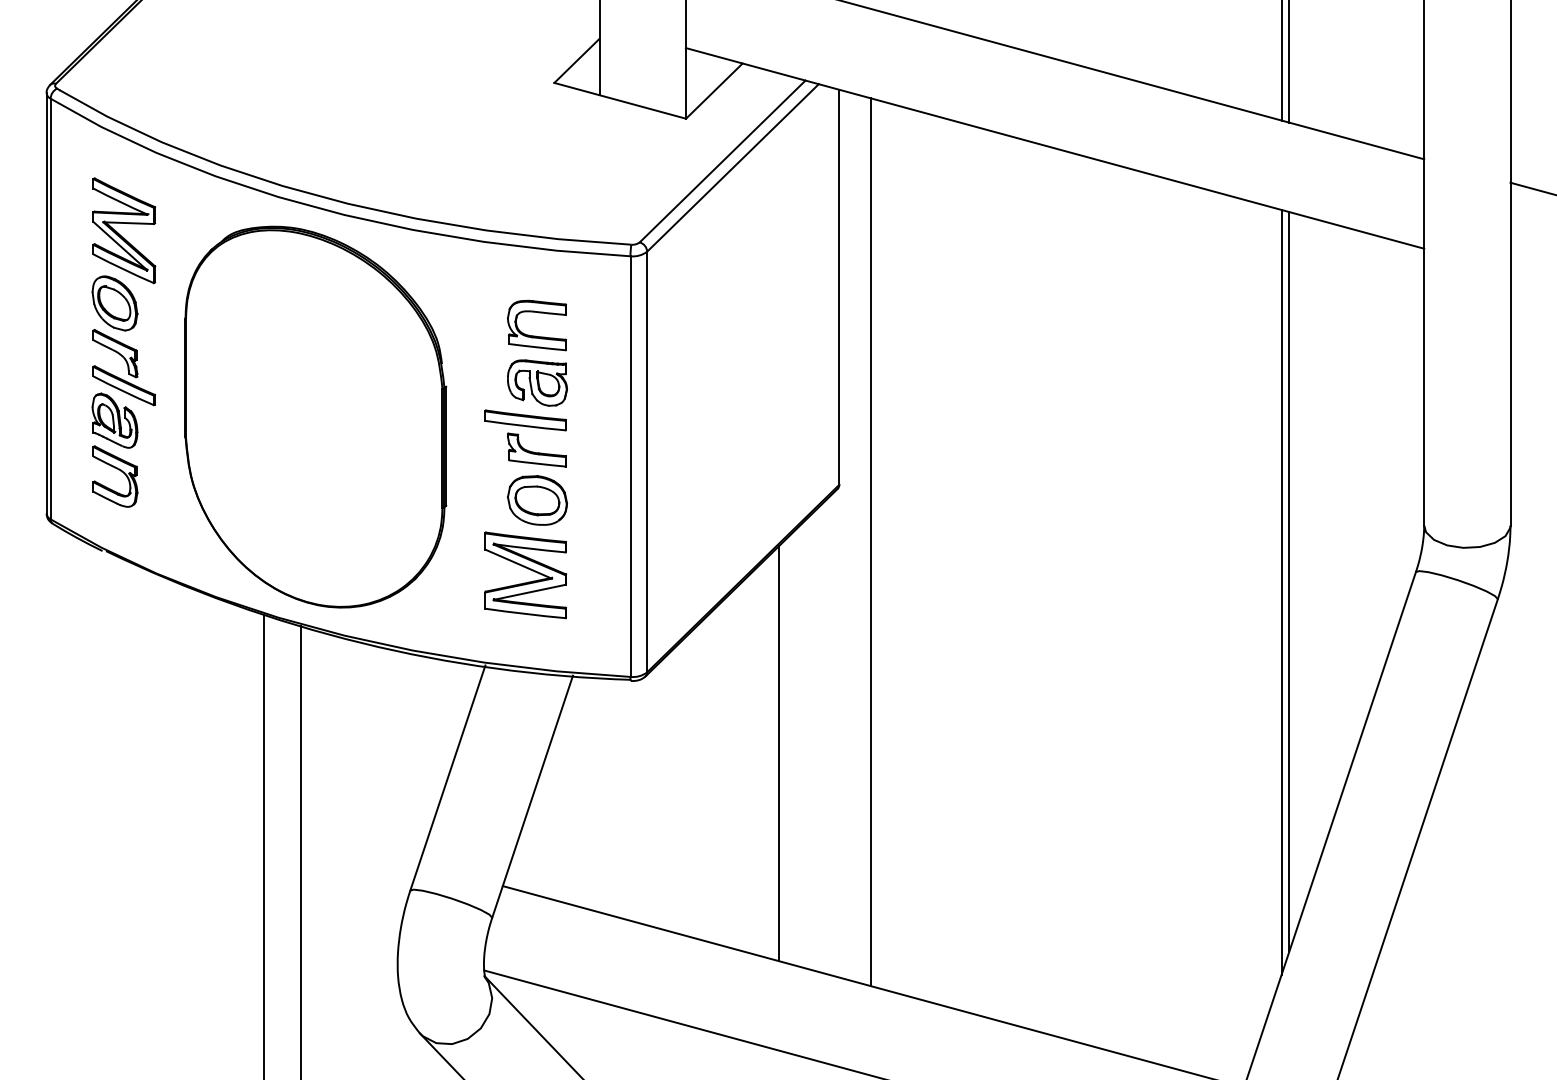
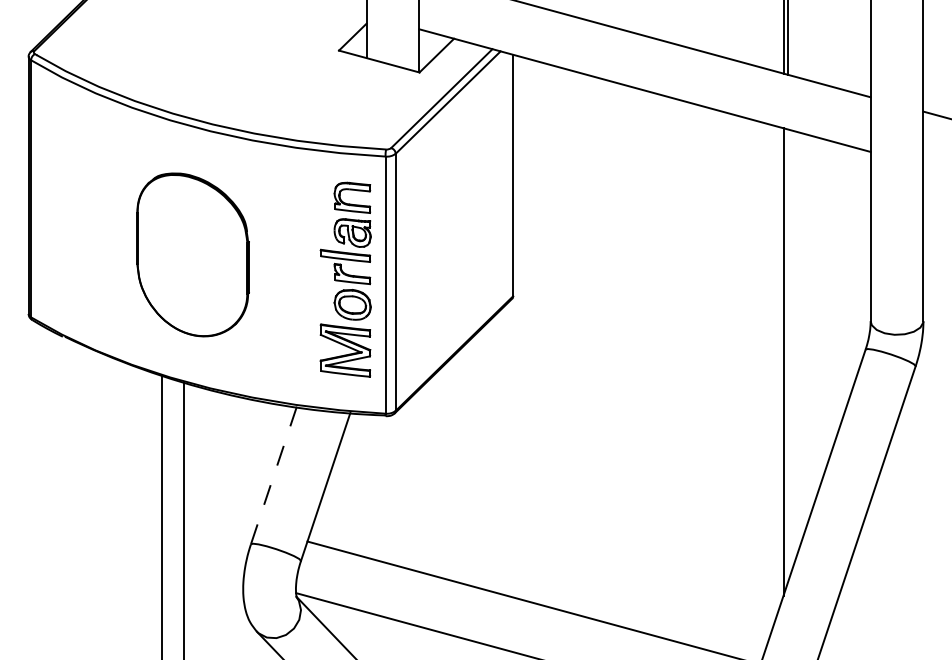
part: (123, 341) -> (75, 208), removed
part: (314, 416) -> (192, 254), size x0.7
part: (525, 459) -> (345, 279), moved
line: (870, 542) -> (532, 331), removed
line: (1289, 581) -> (788, 355), removed
line: (779, 753) -> (476, 460), removed
line: (447, 778) -> (273, 475), solid -> dashed

